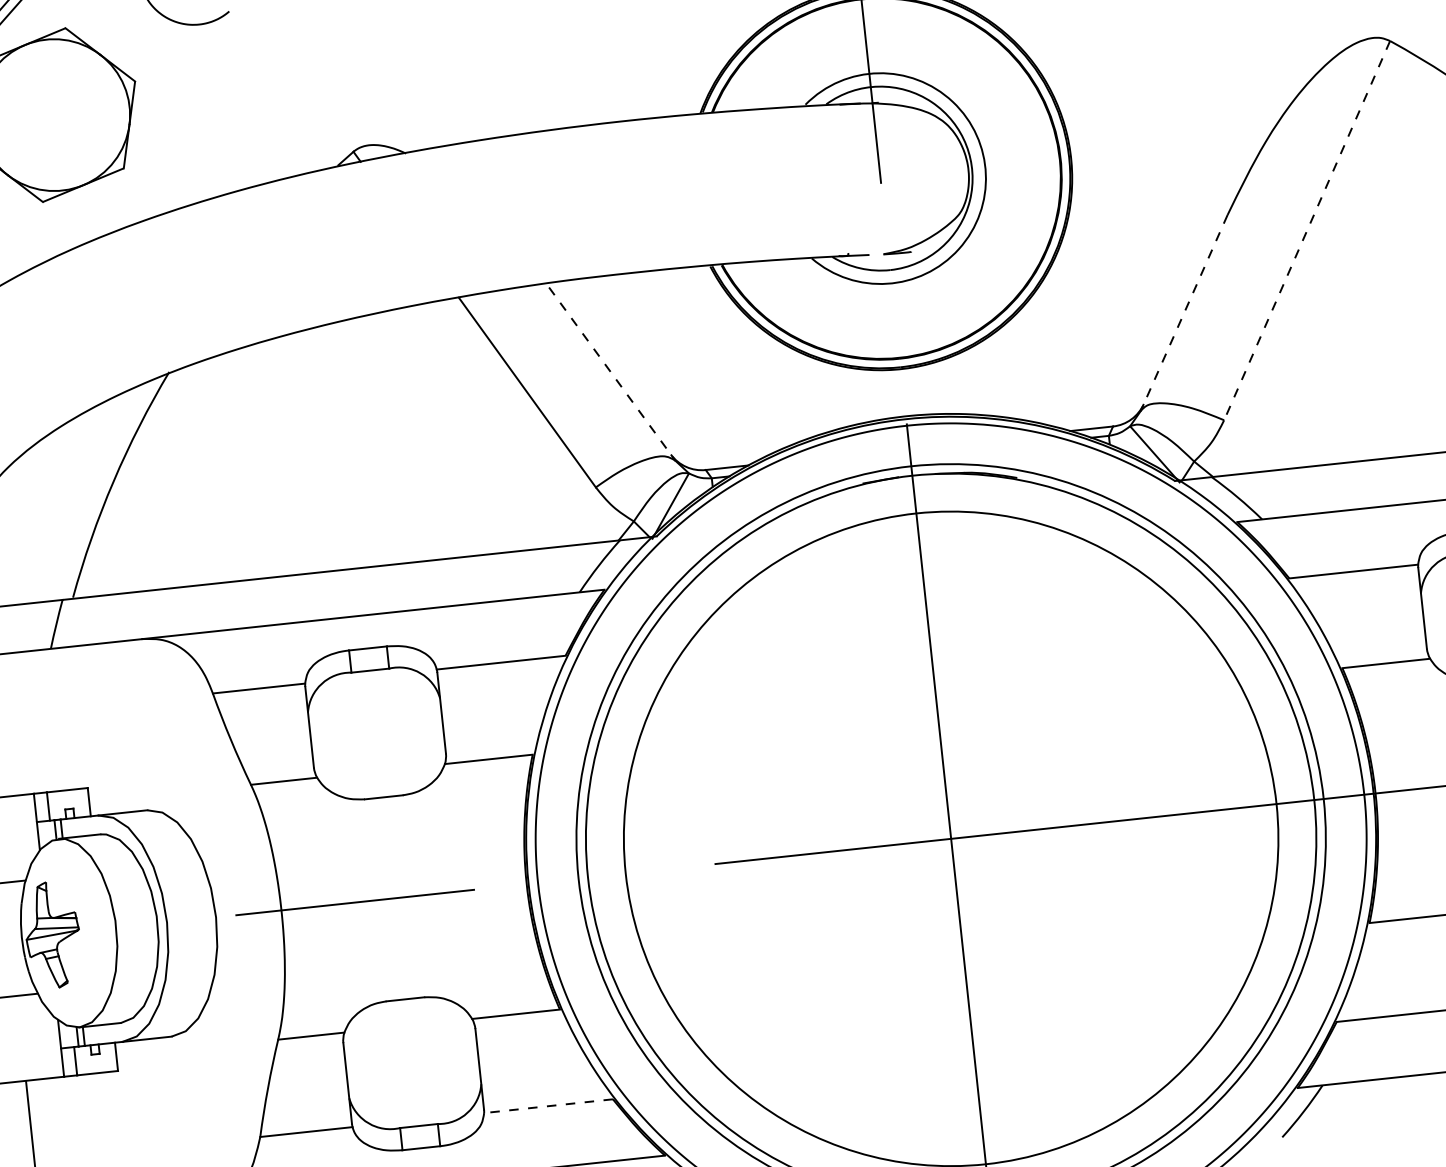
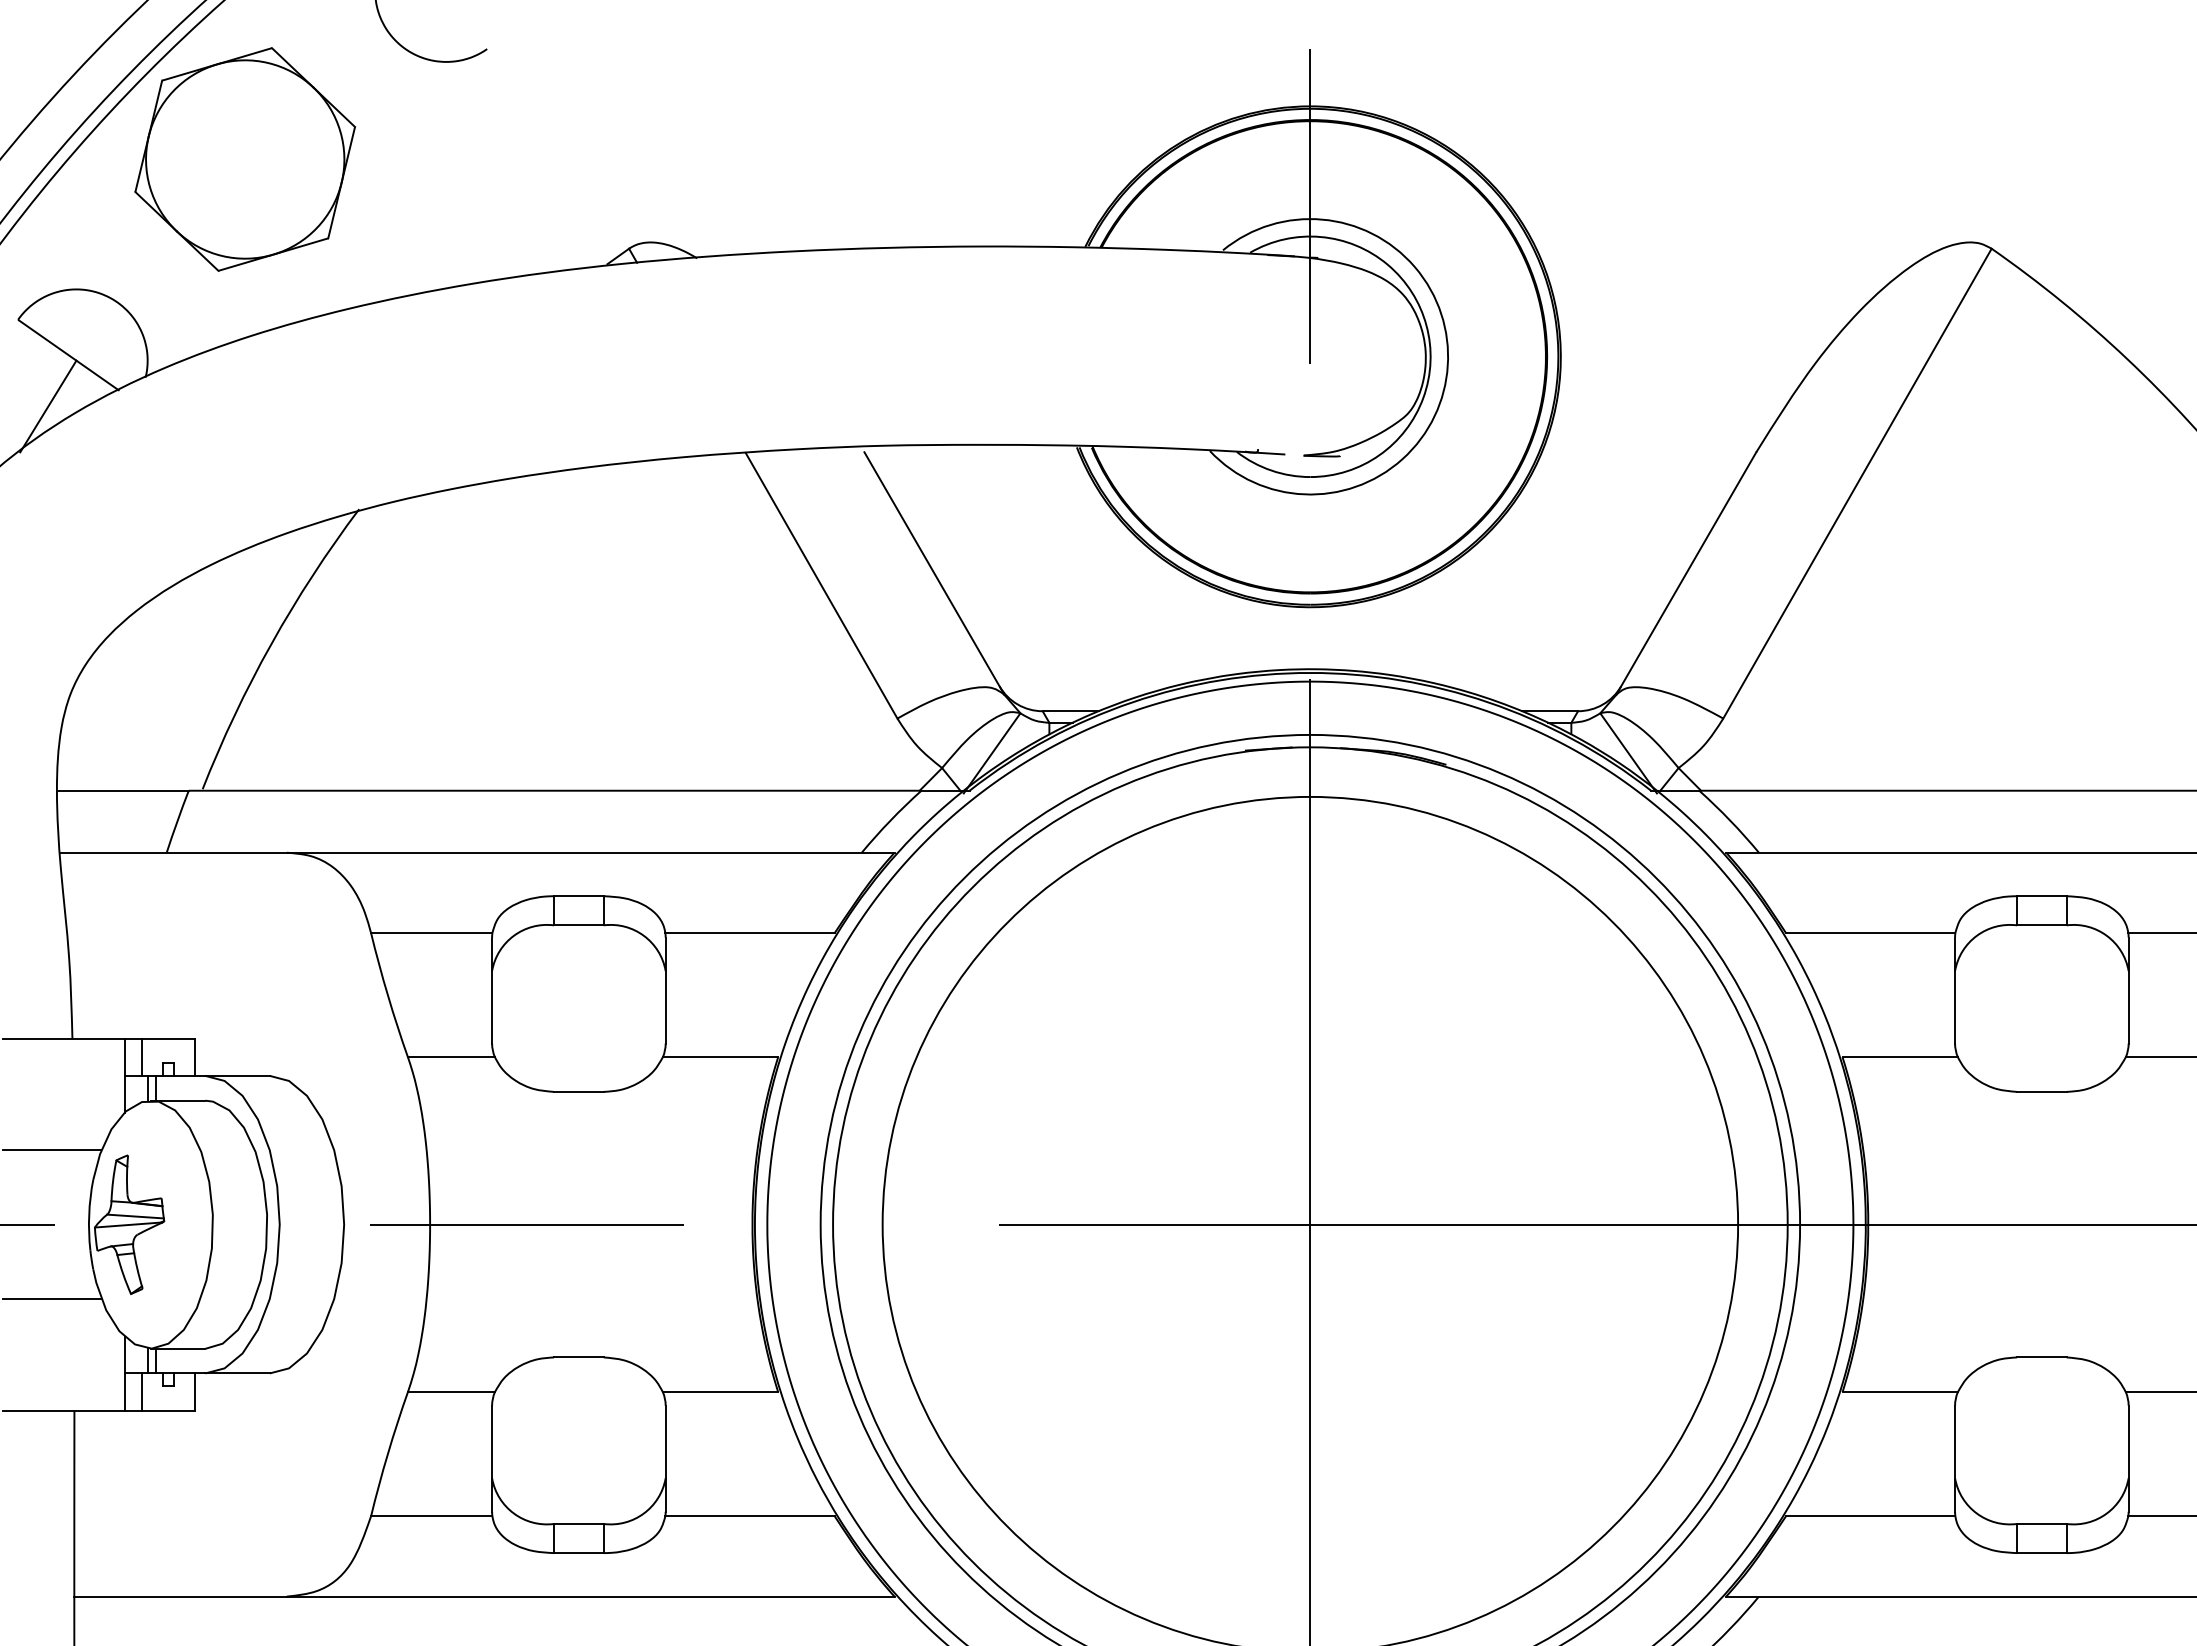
line: (1307, 230) -> (1857, 483), dashed -> solid
line: (1184, 313) -> (1686, 574), dashed -> solid
line: (612, 374) -> (934, 574), dashed -> solid
line: (548, 1106) -> (750, 1516), dashed -> solid

